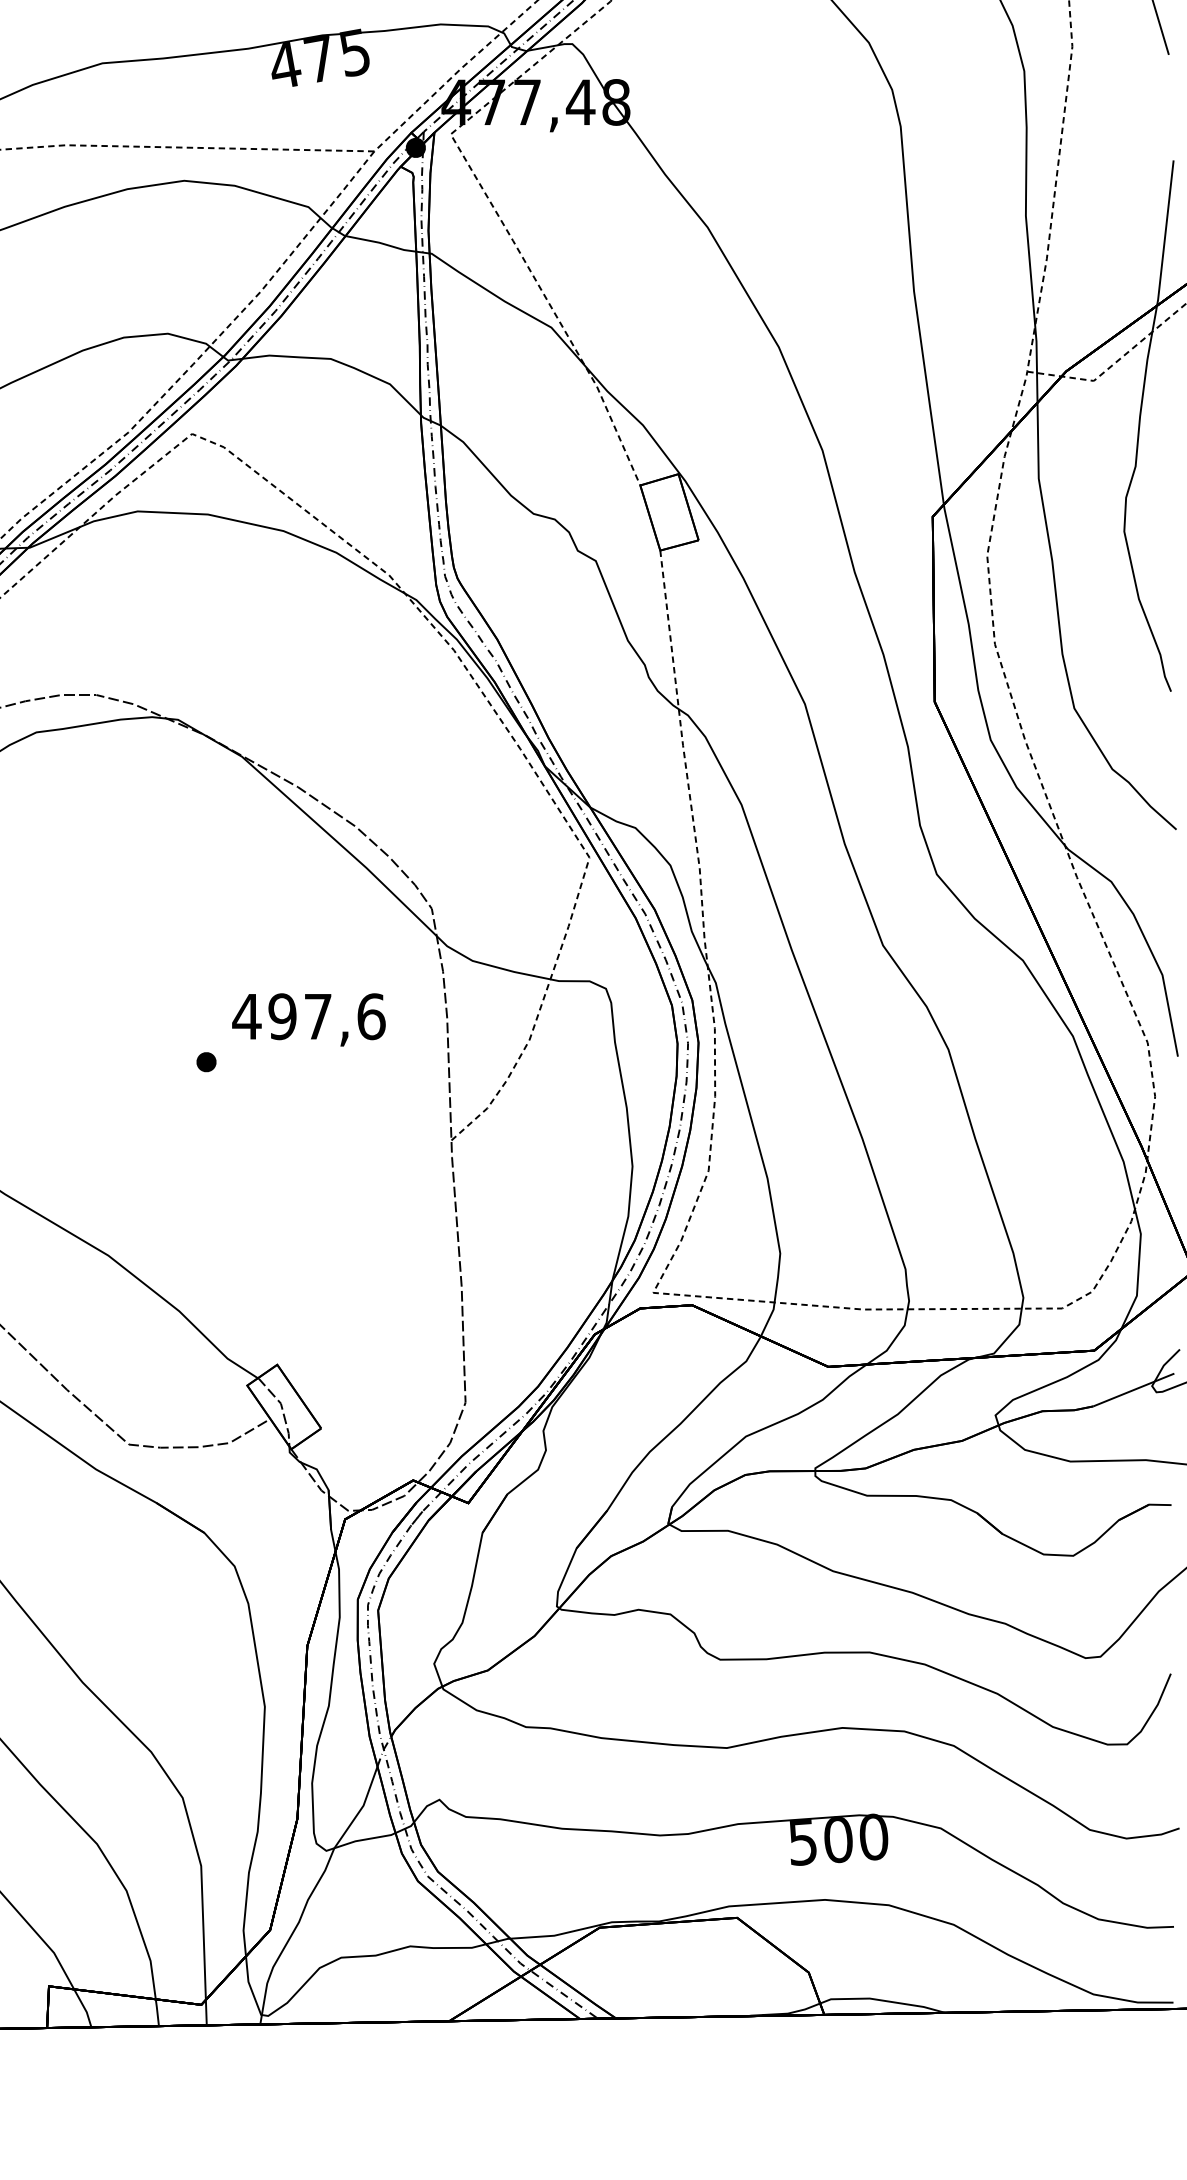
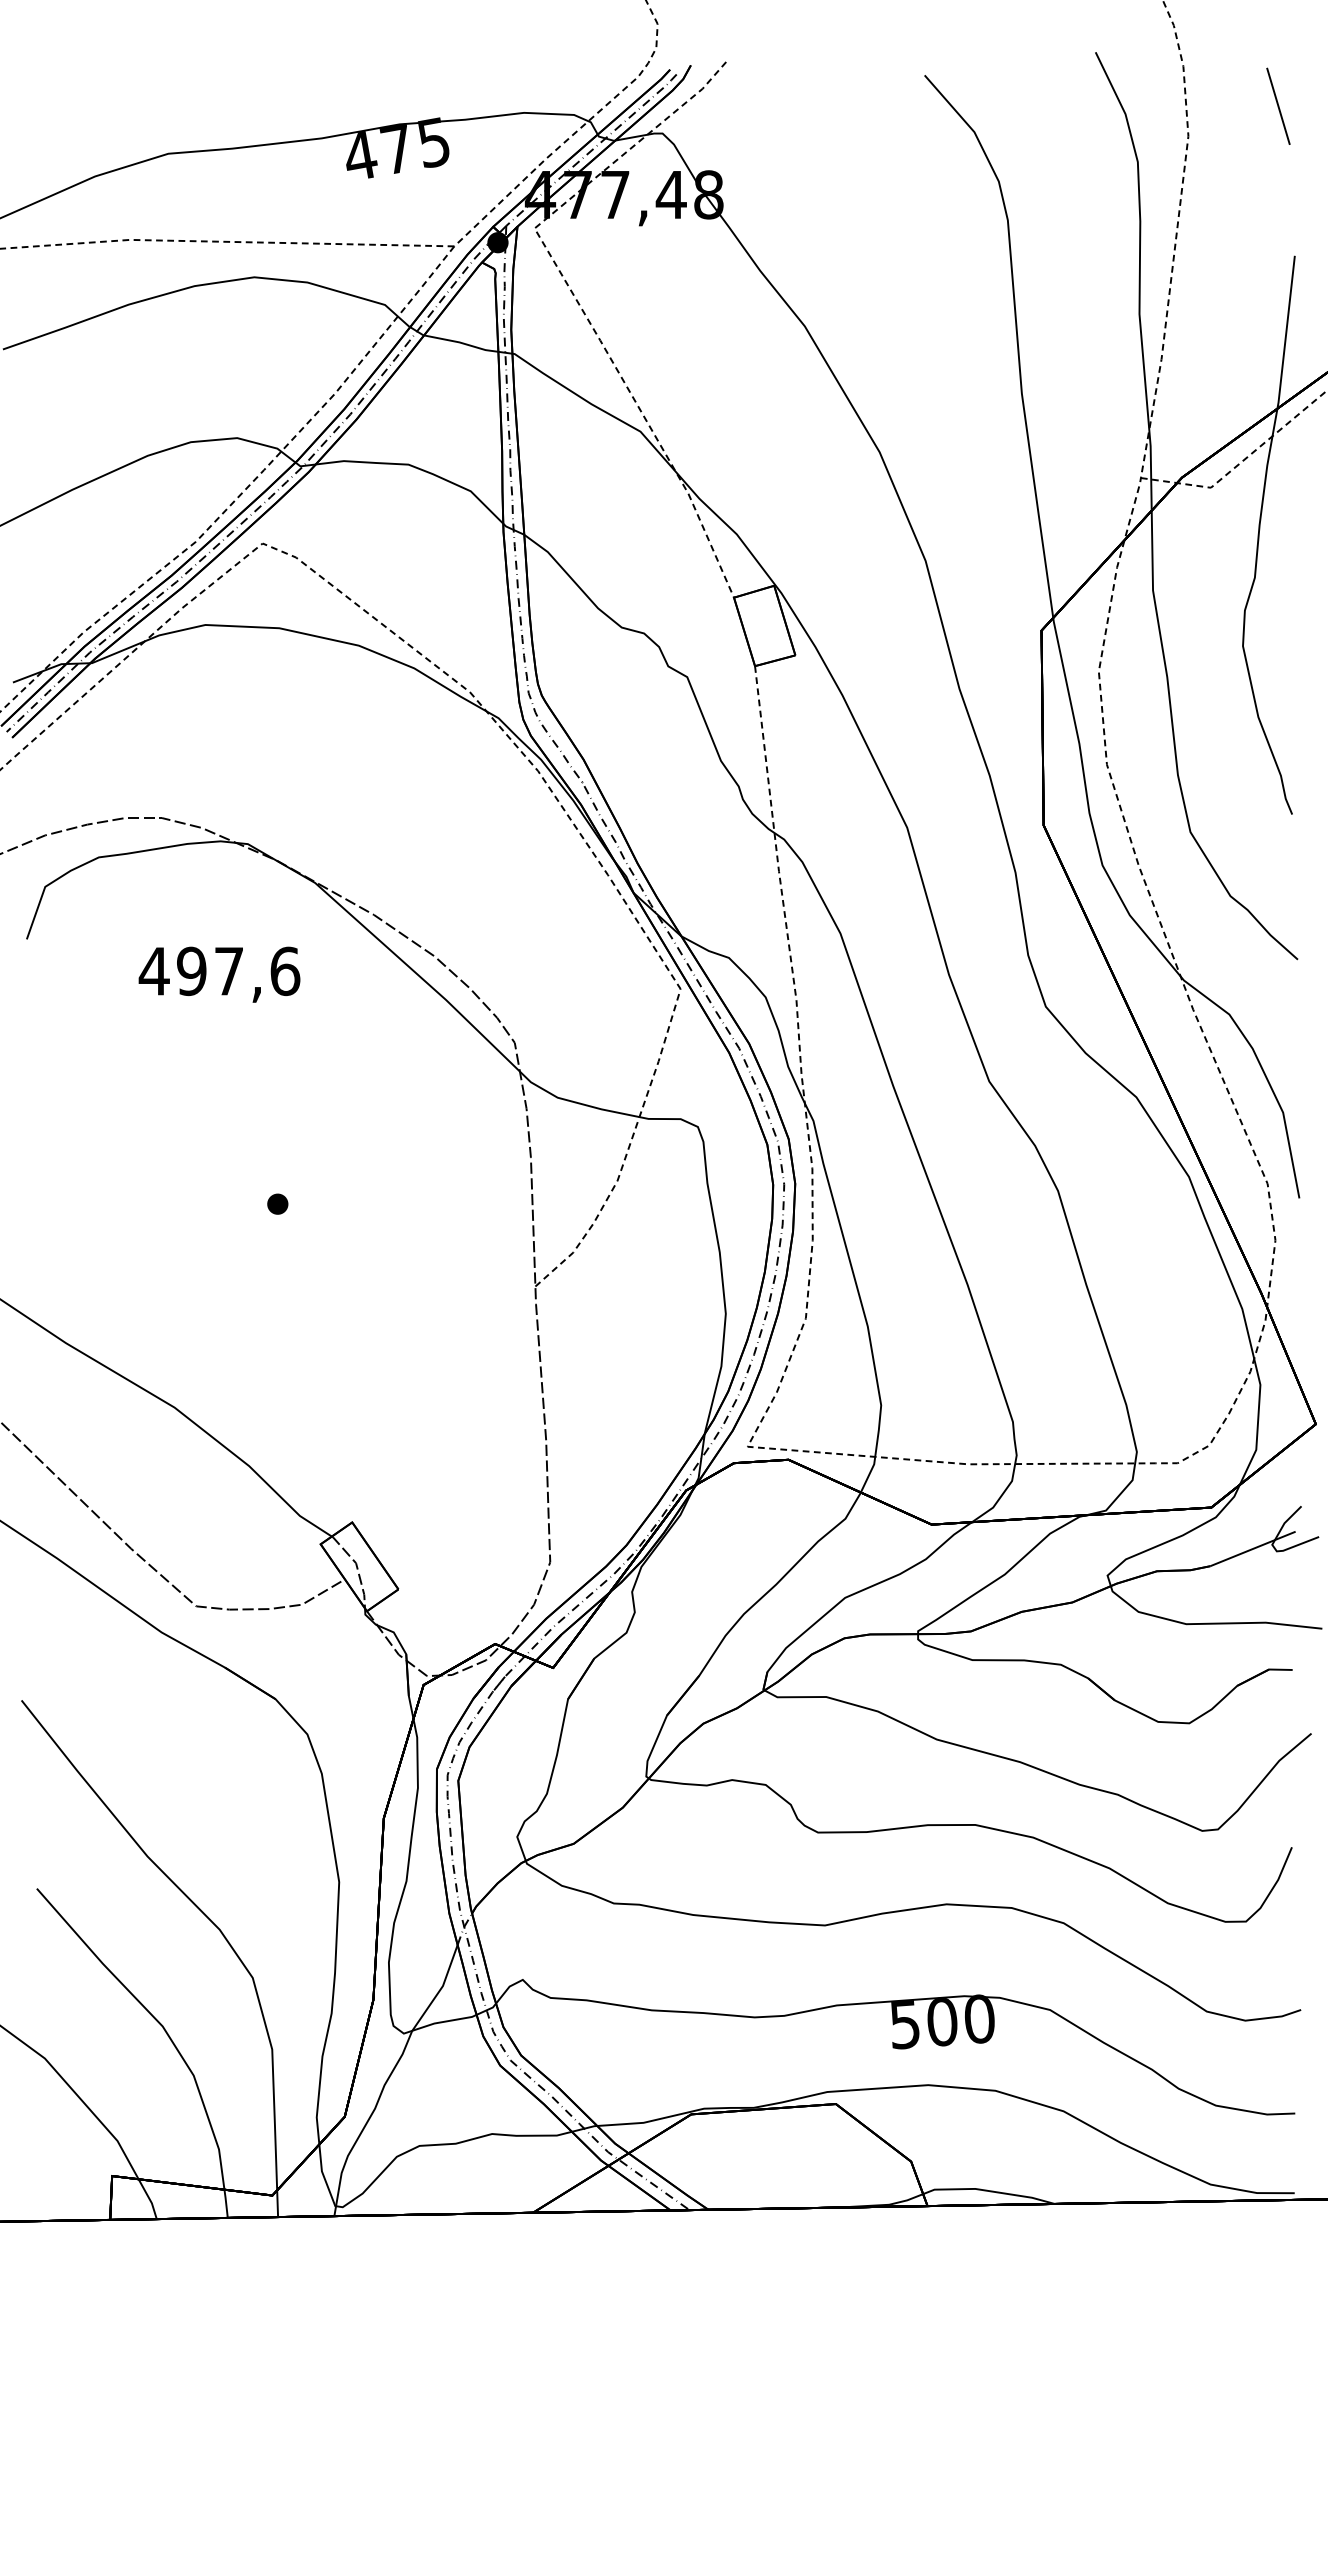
text: (308, 1019) -> (219, 974), moved

